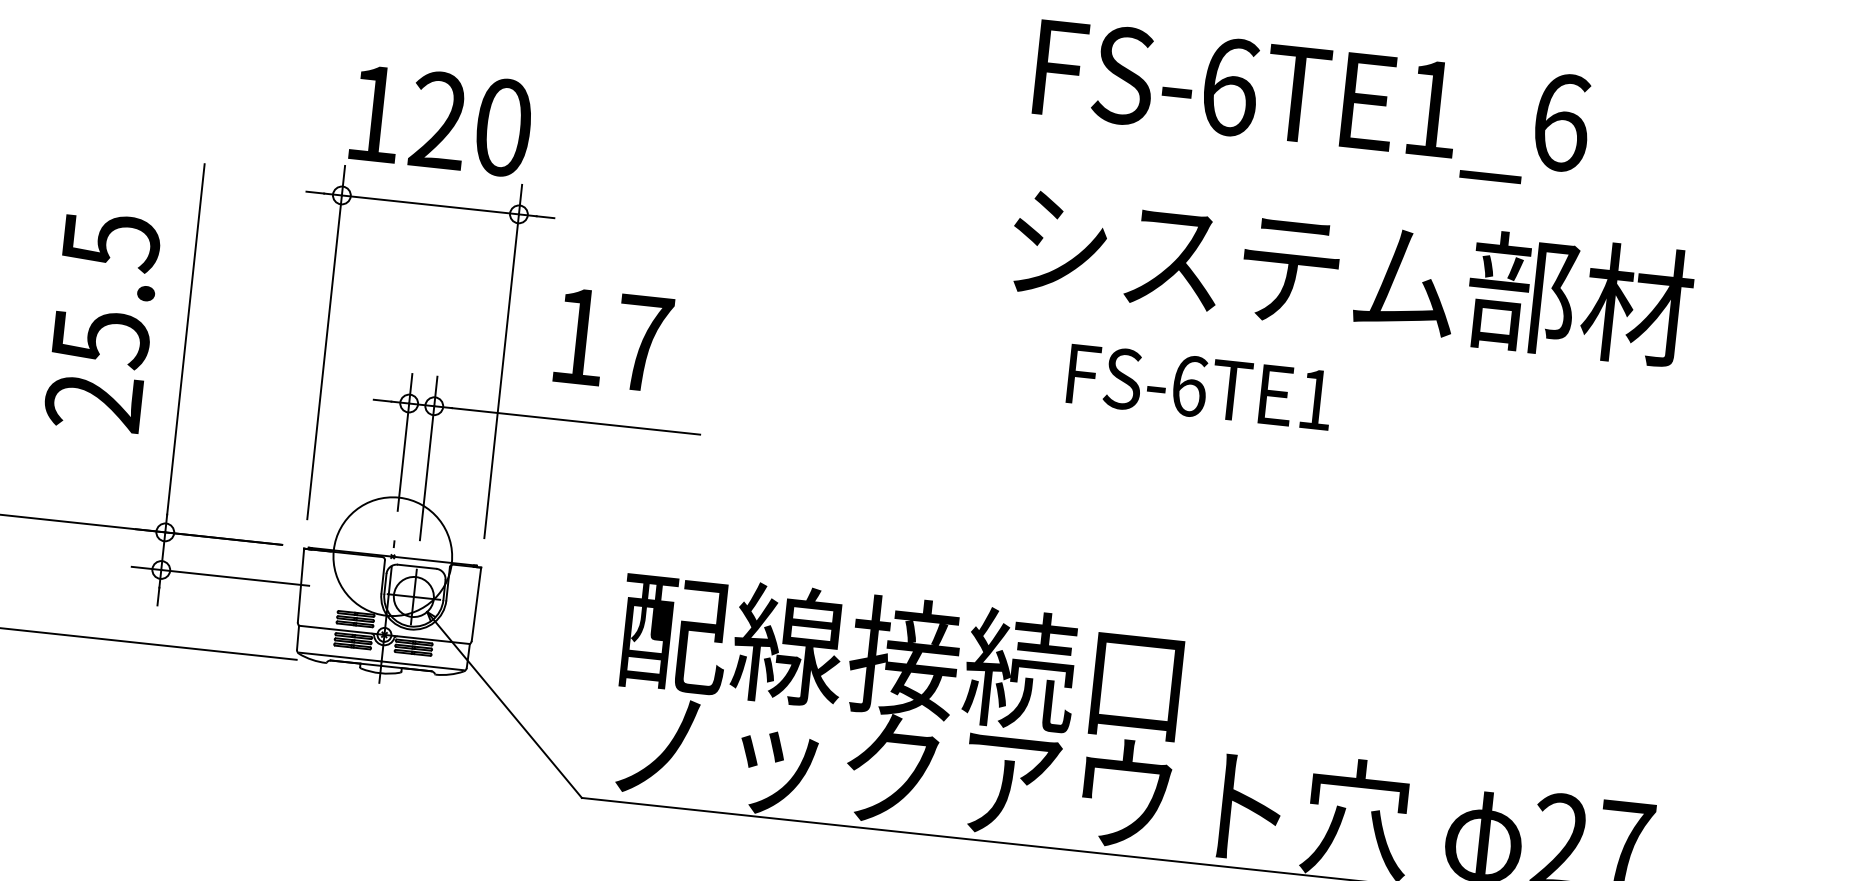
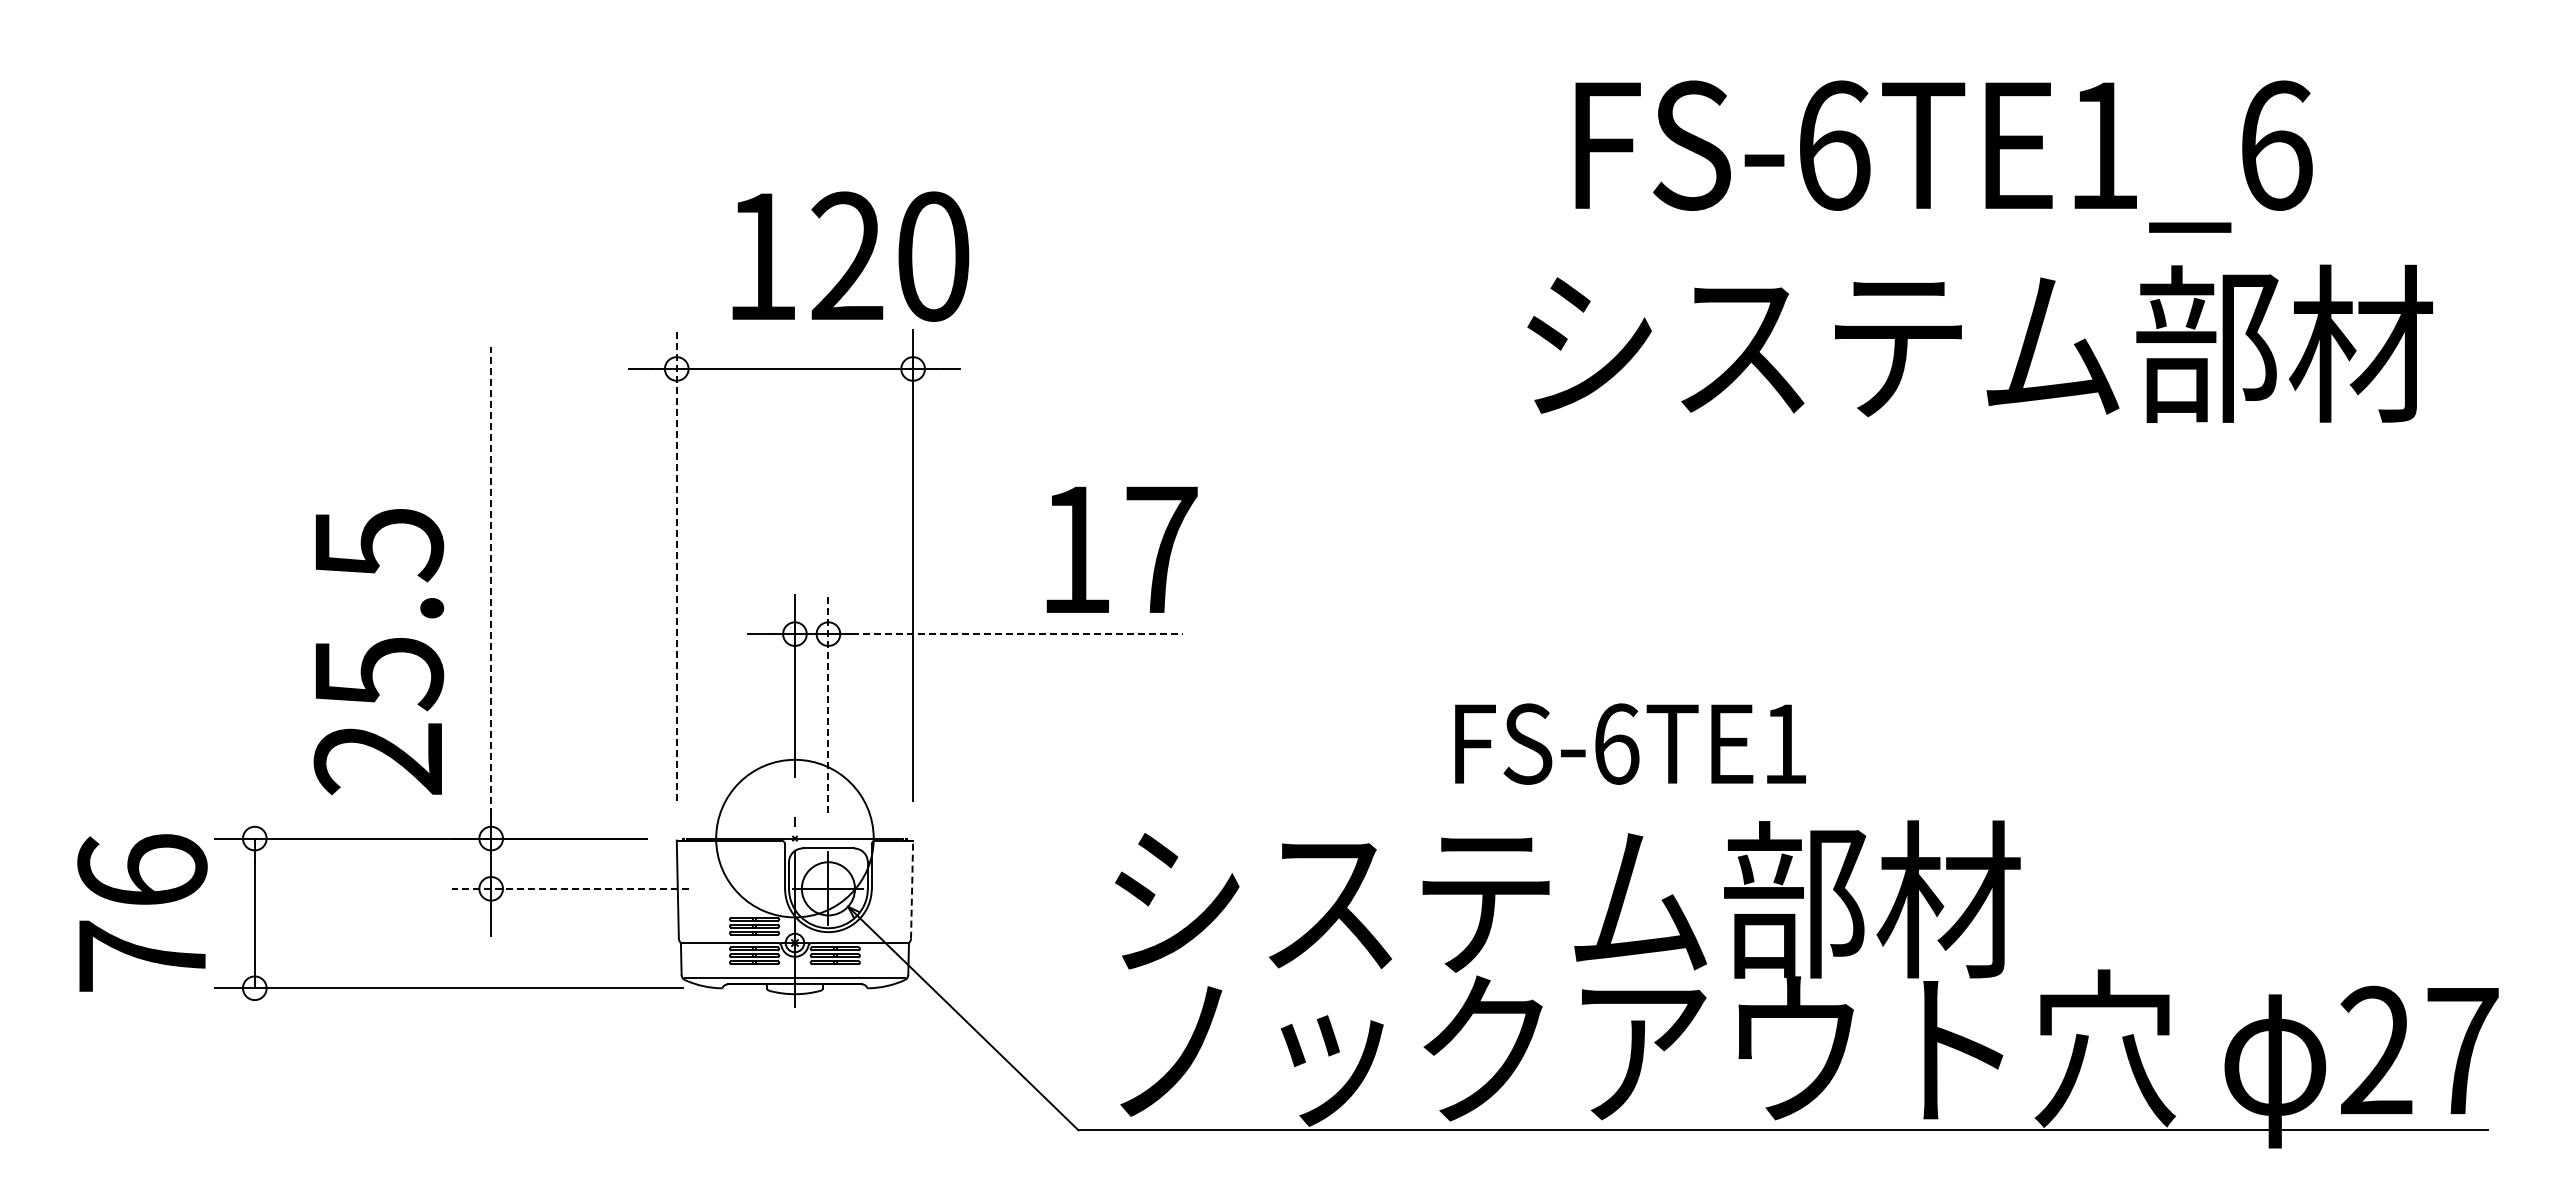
text: (1311, 104) -> (1943, 156), moved
text: (441, 120) -> (850, 256), moved
text: (1351, 274) -> (1979, 343), moved
text: (102, 321) -> (378, 651), moved
line: (186, 339) -> (491, 581), solid -> dashed
text: (613, 340) -> (1121, 549), moved
line: (325, 342) -> (676, 565), solid -> dashed
text: (1200, 386) -> (1630, 743), moved
line: (575, 421) -> (1017, 634), solid -> dashed
line: (428, 458) -> (828, 703), solid -> dashed
line: (219, 576) -> (569, 888), solid -> dashed
line: (476, 604) -> (912, 889), solid -> dashed
text: (963, 663) -> (1563, 899), 配線接続口 -> システム部材

